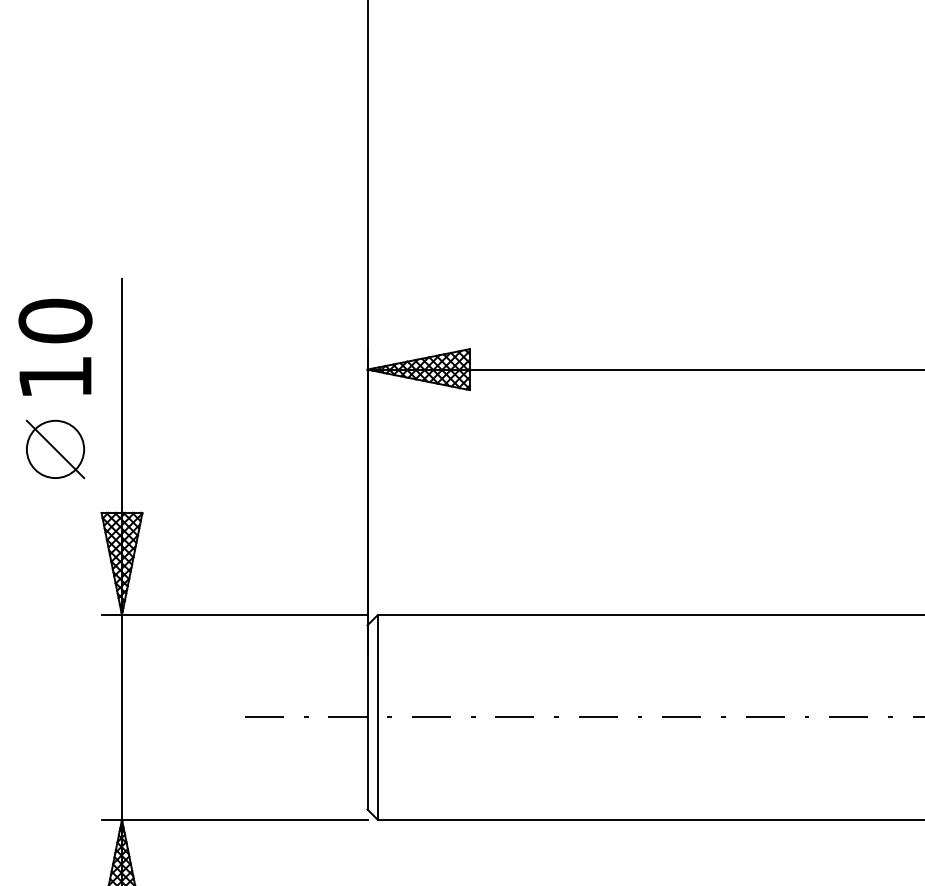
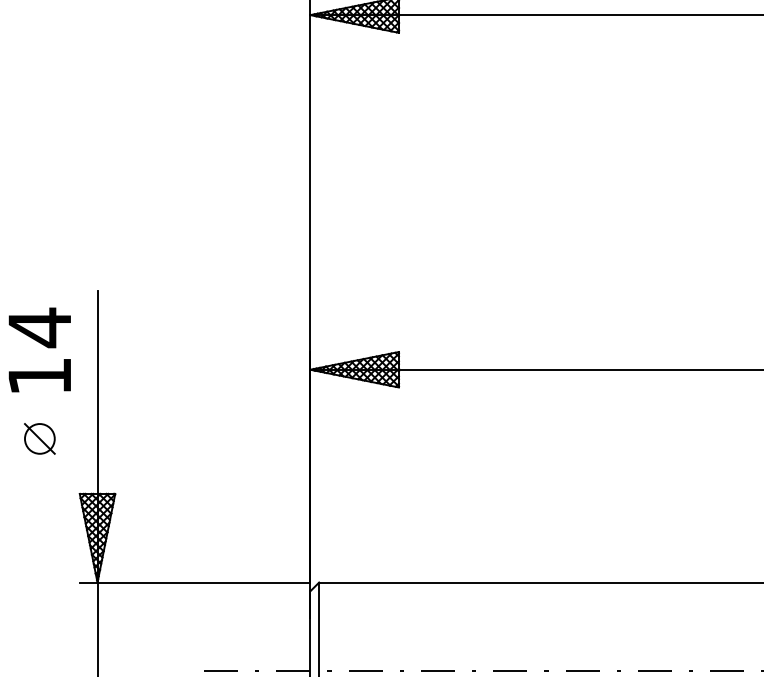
text: (55, 321) -> (39, 328), 10 -> 14
part: (55, 449) -> (39, 438), size x0.6

